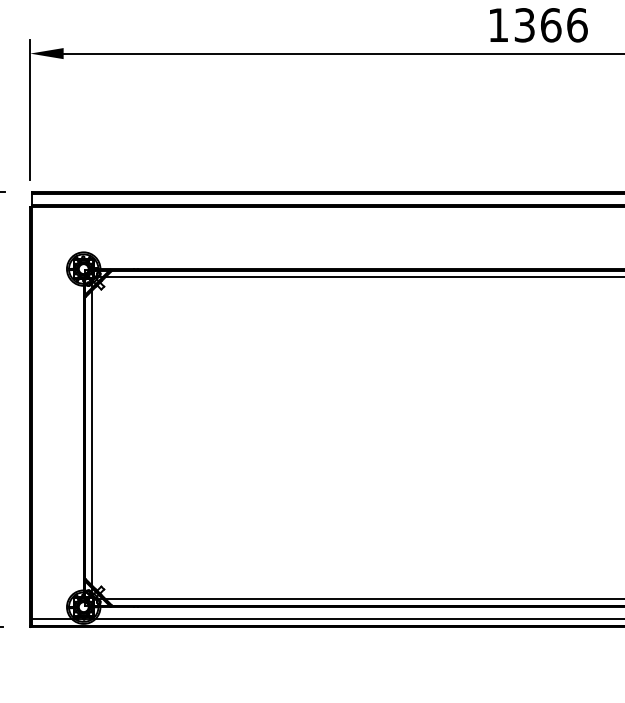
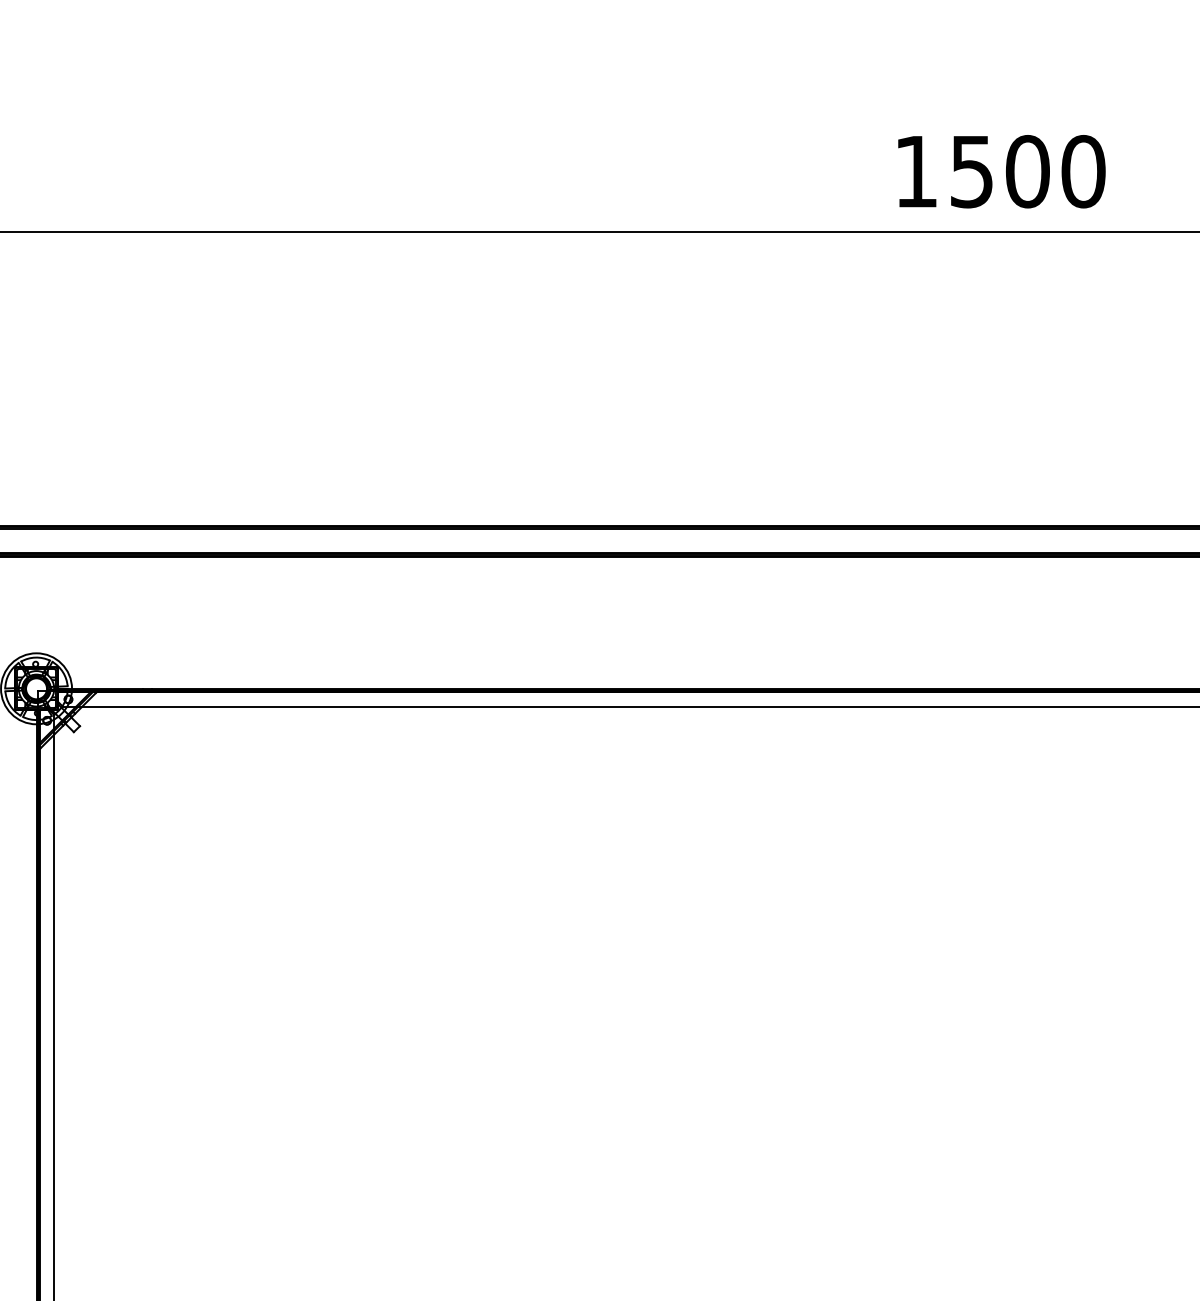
text: (551, 25) -> (1028, 172), 1366 -> 1500

